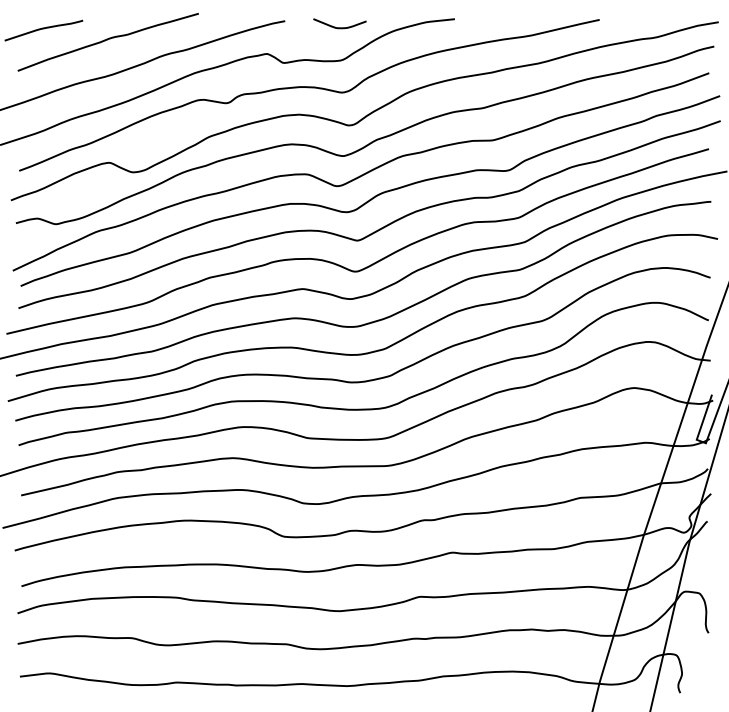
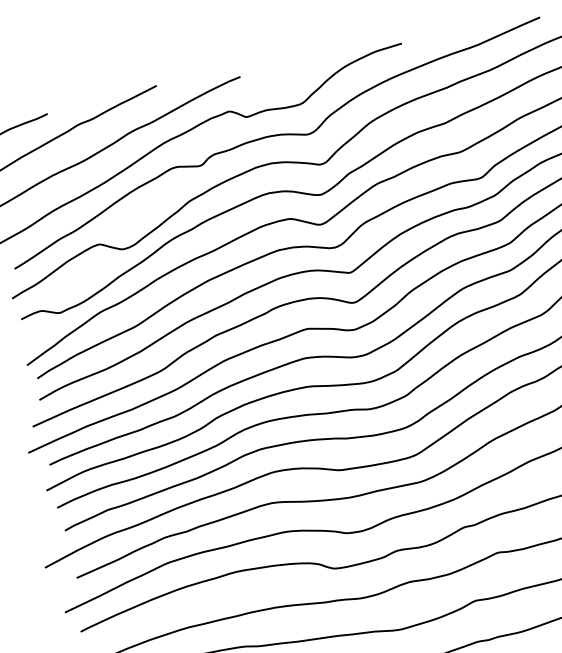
curve: (339, 27) -> (293, 72), removed

